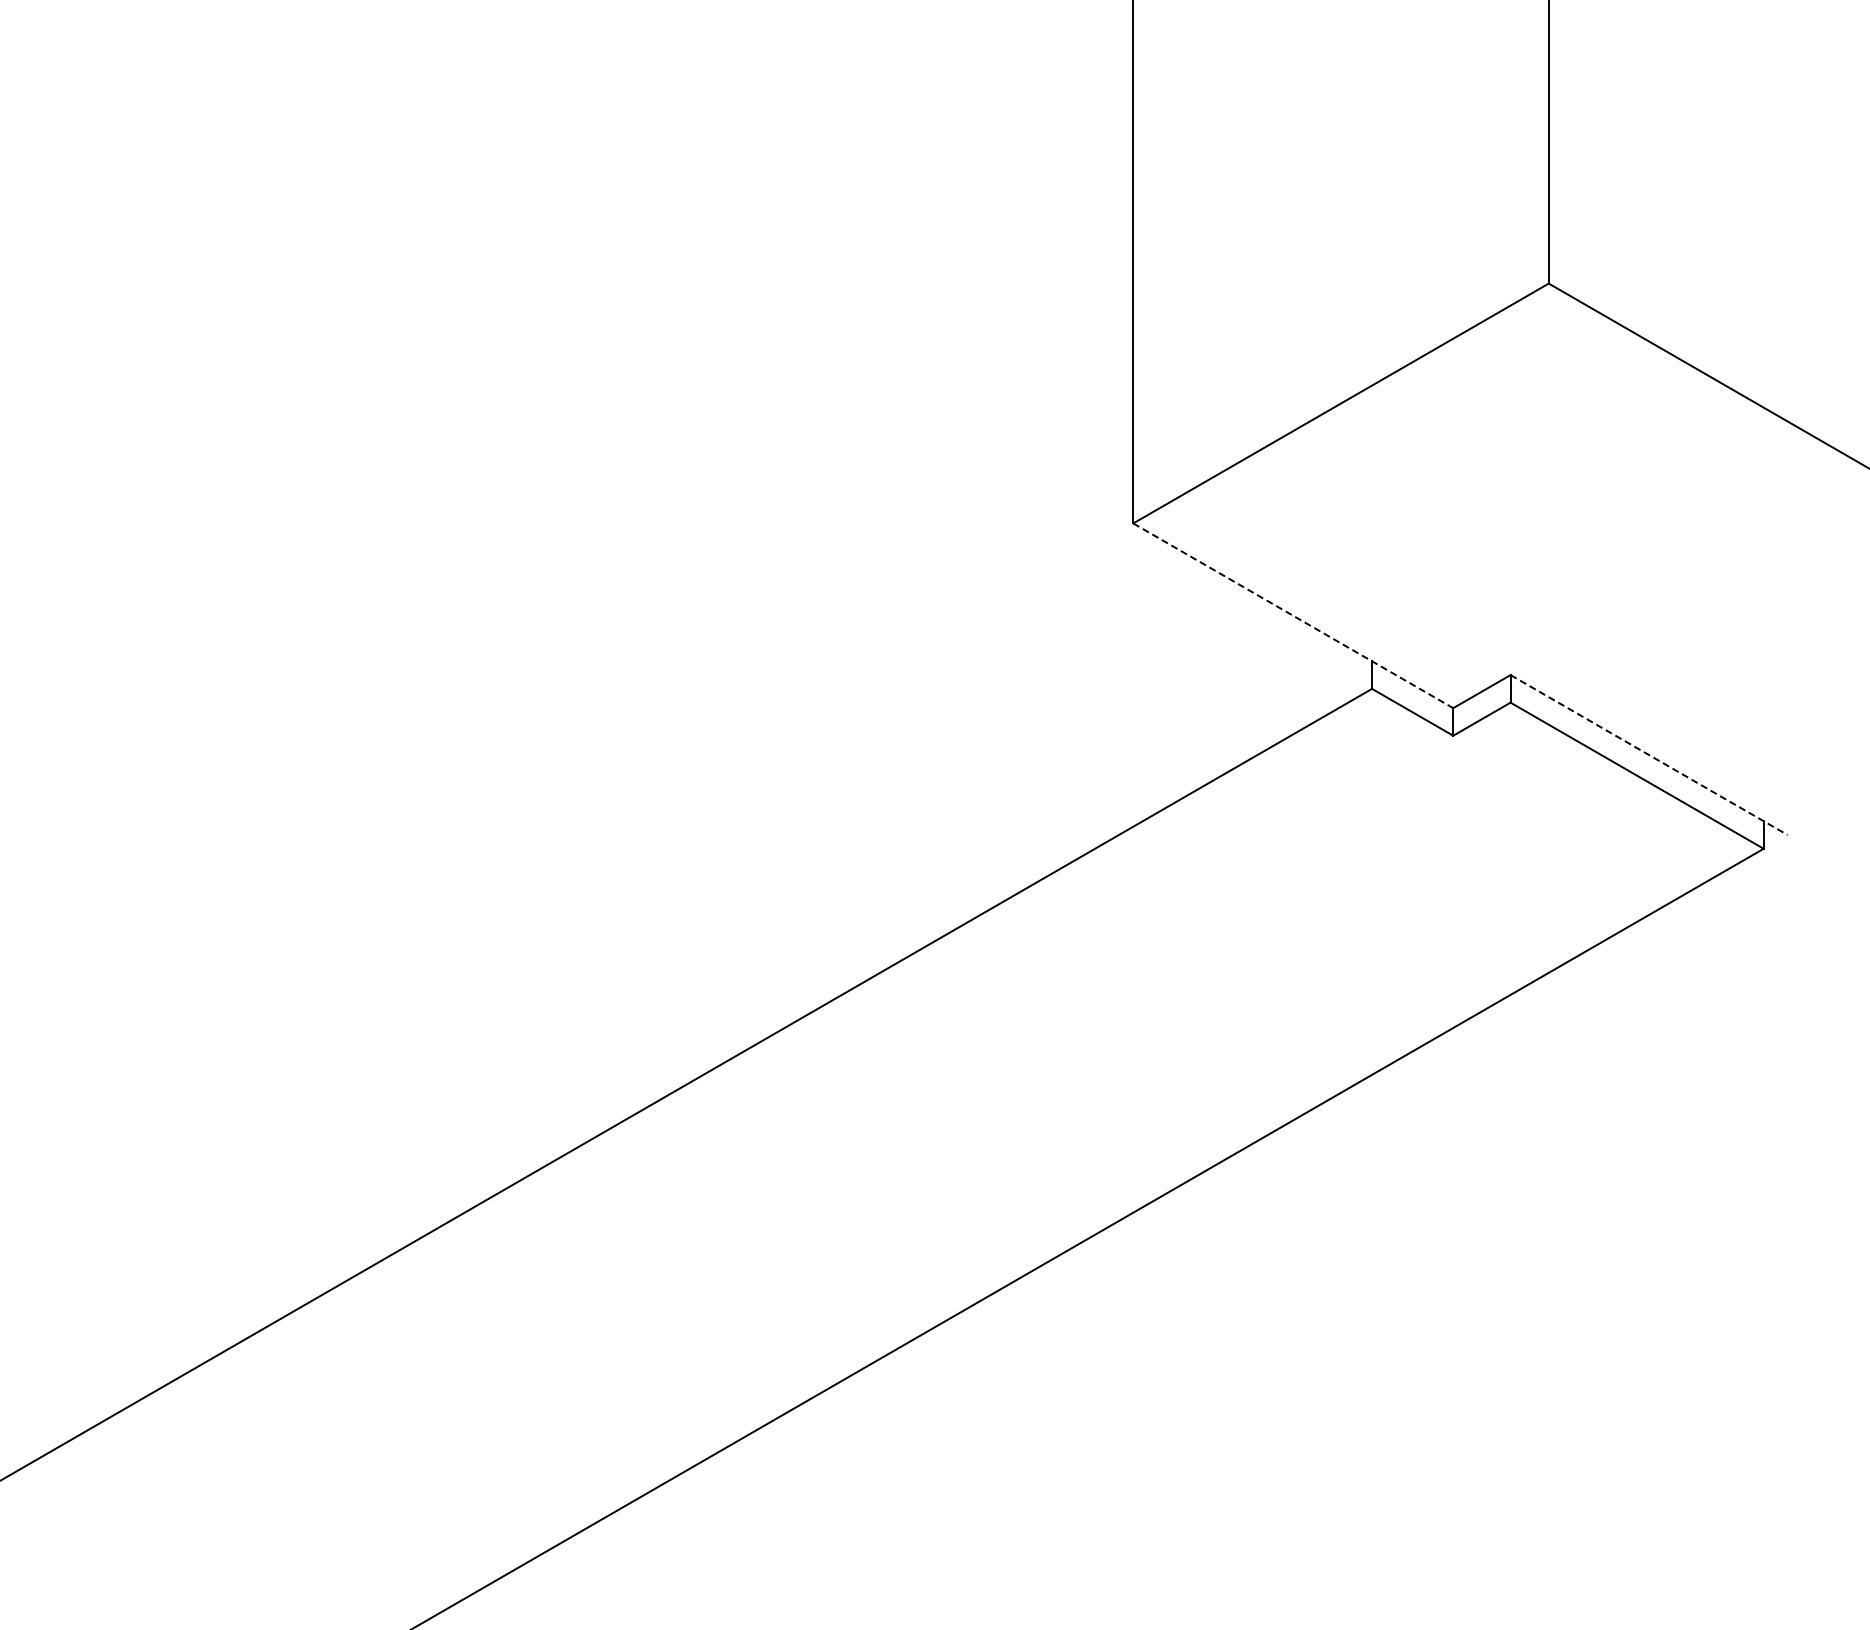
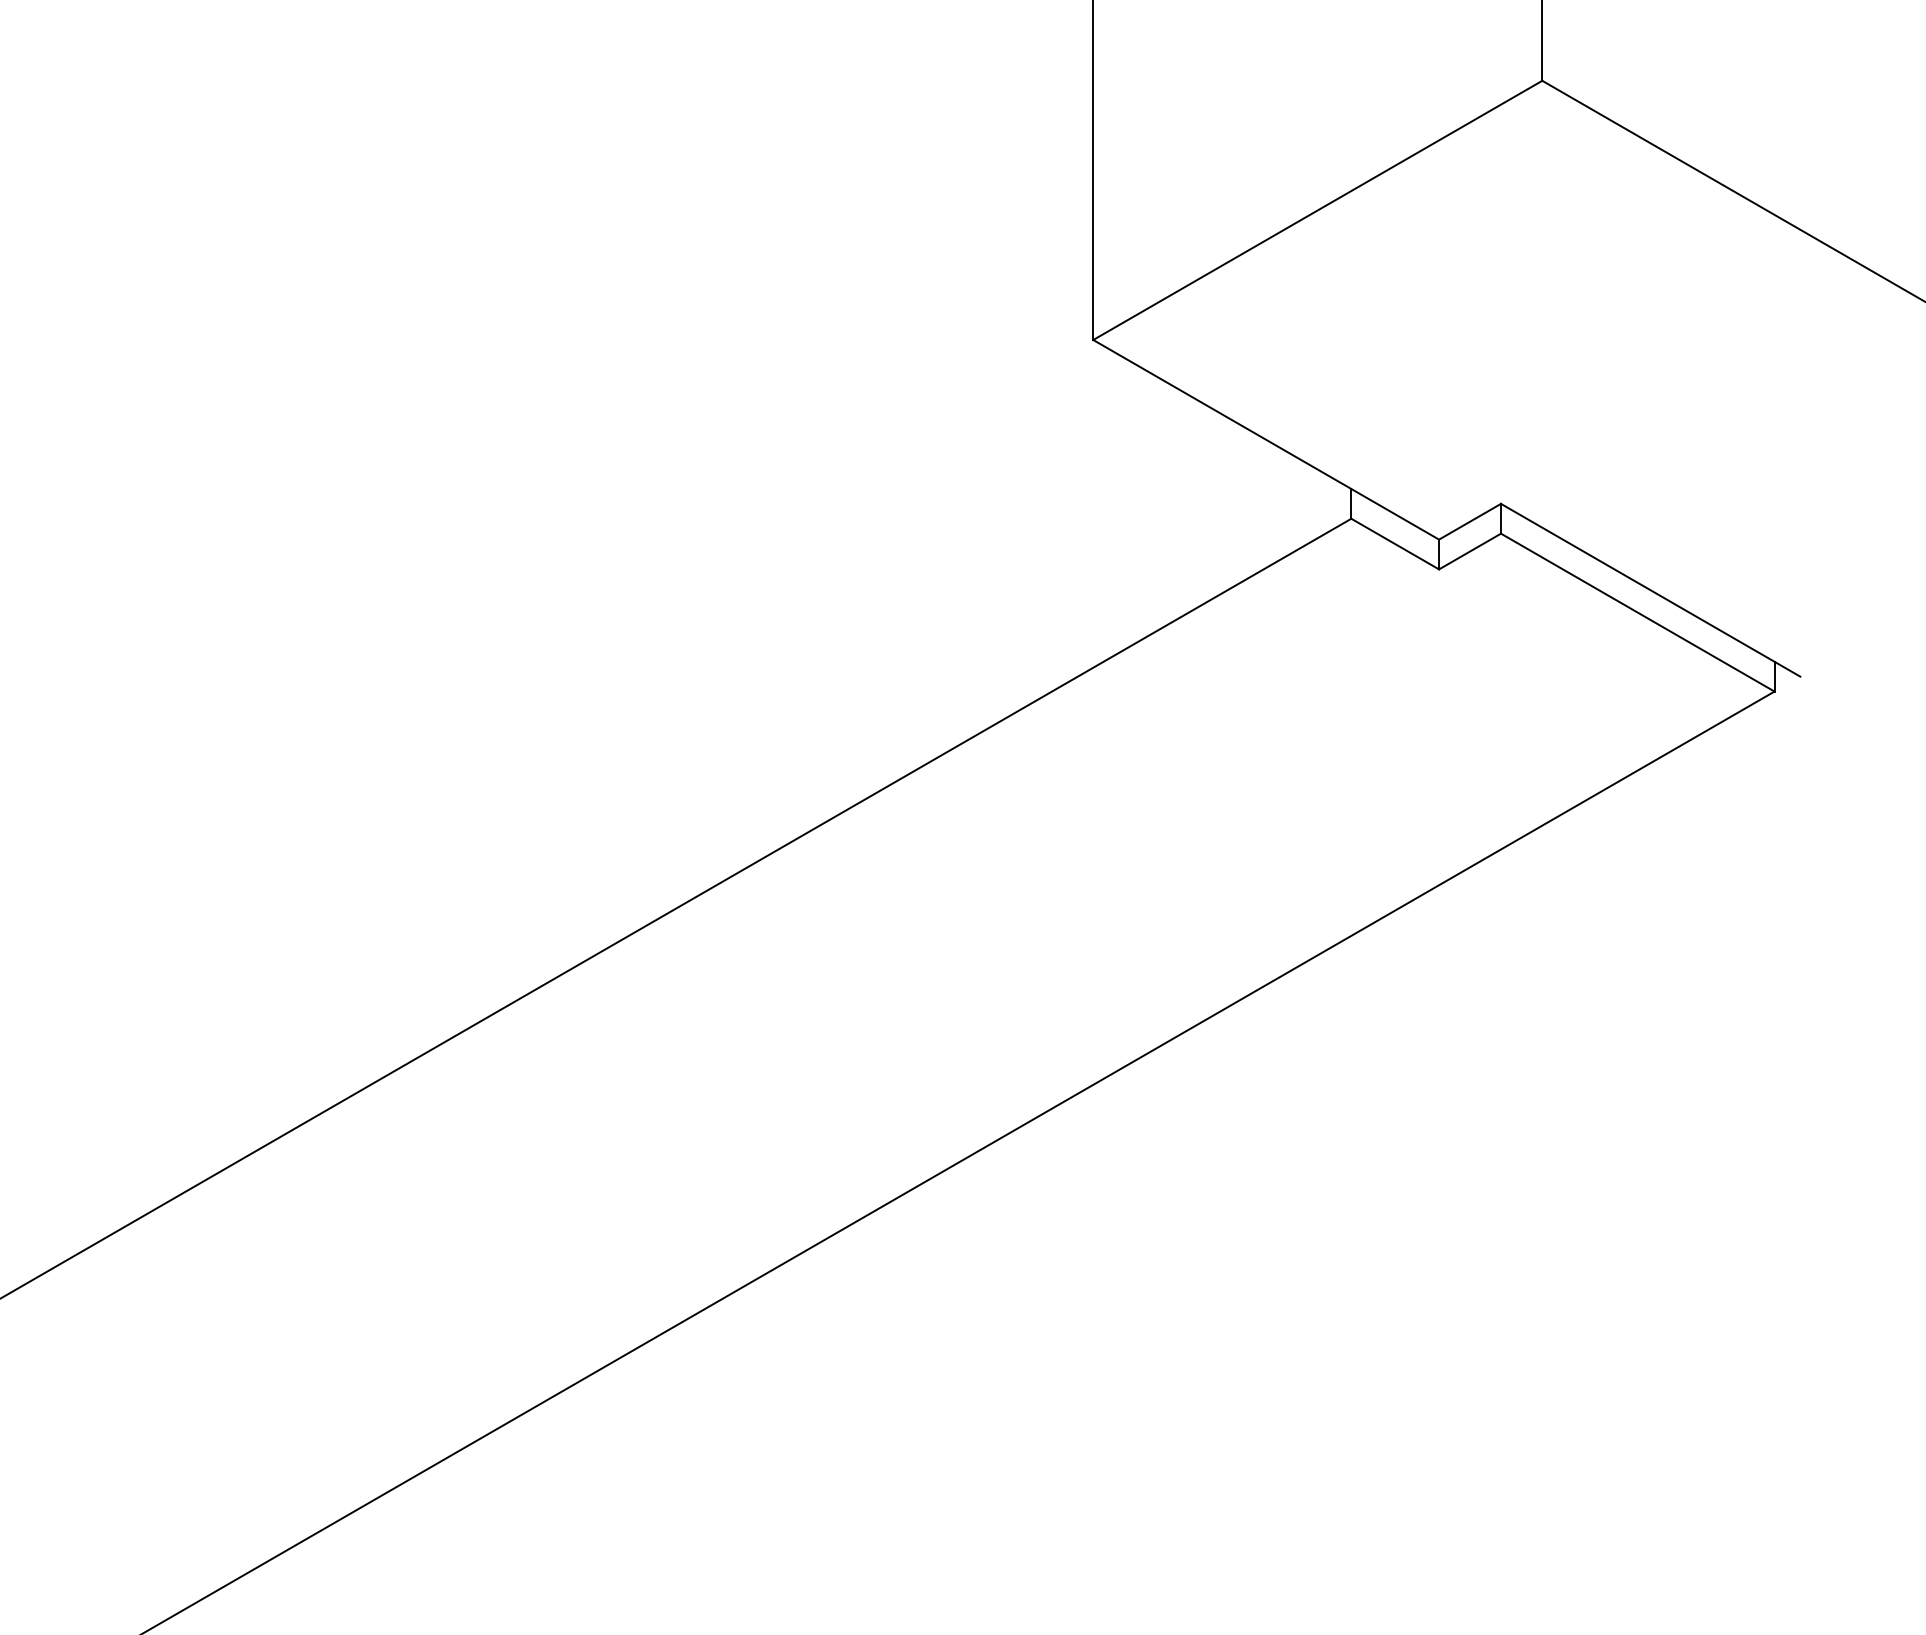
line: (1293, 615) -> (1266, 439), dashed -> solid
line: (1649, 755) -> (1651, 590), dashed -> solid

